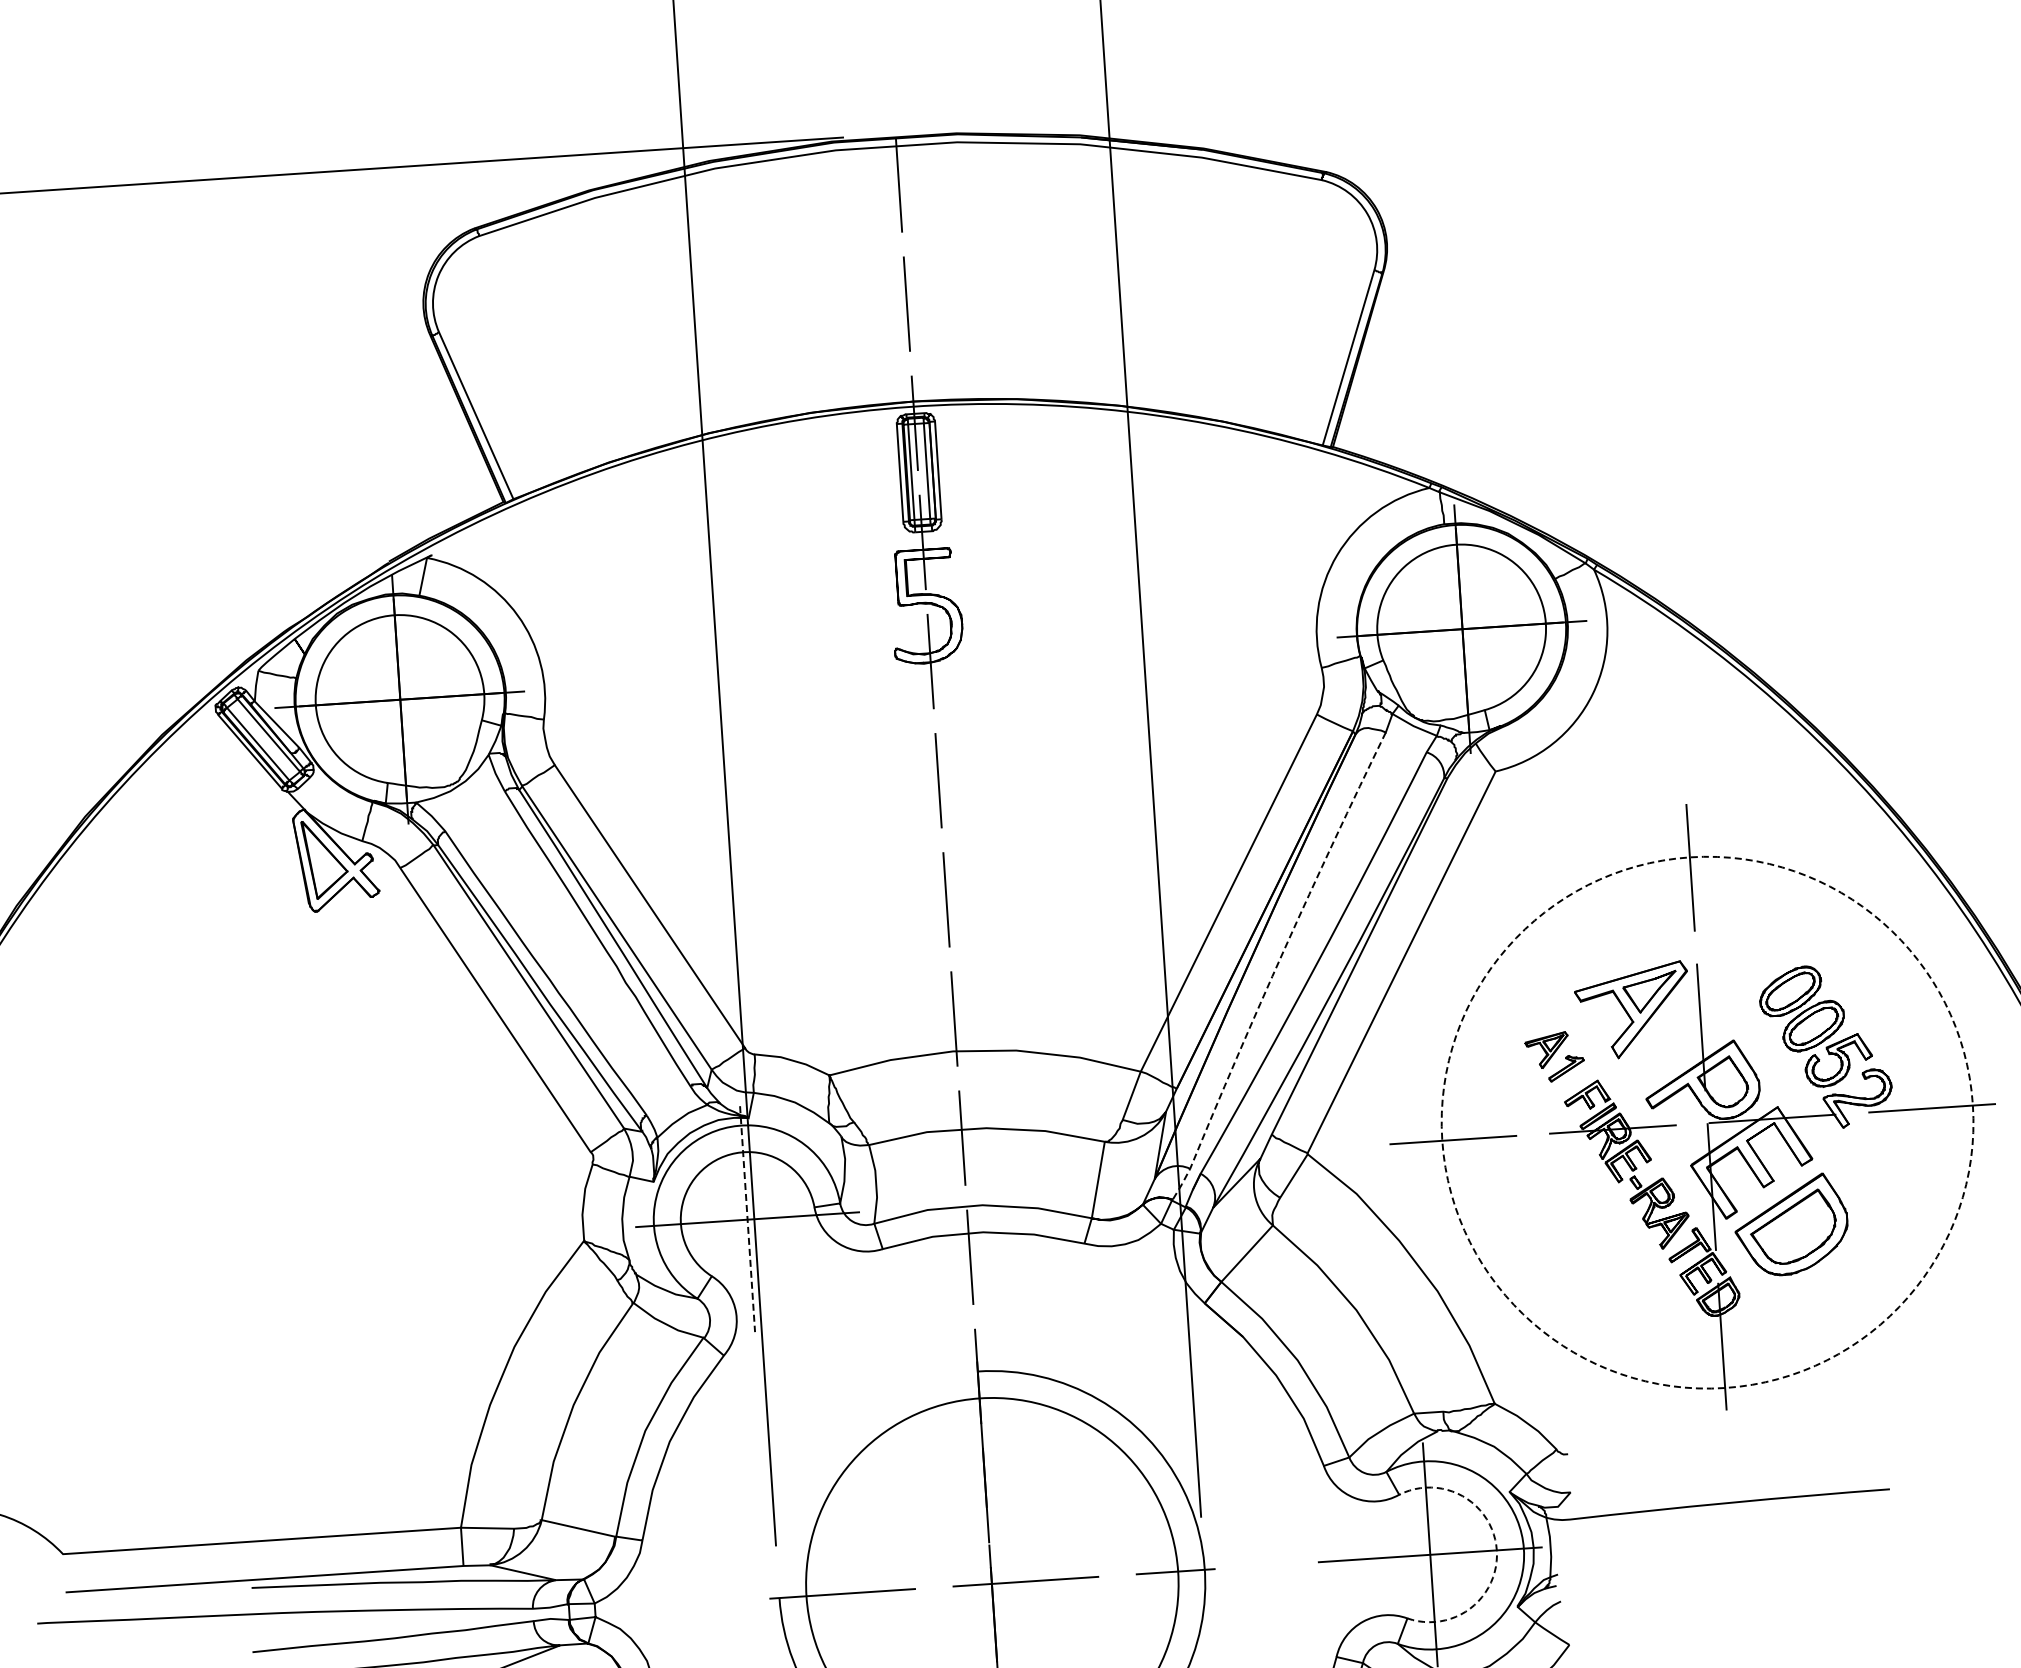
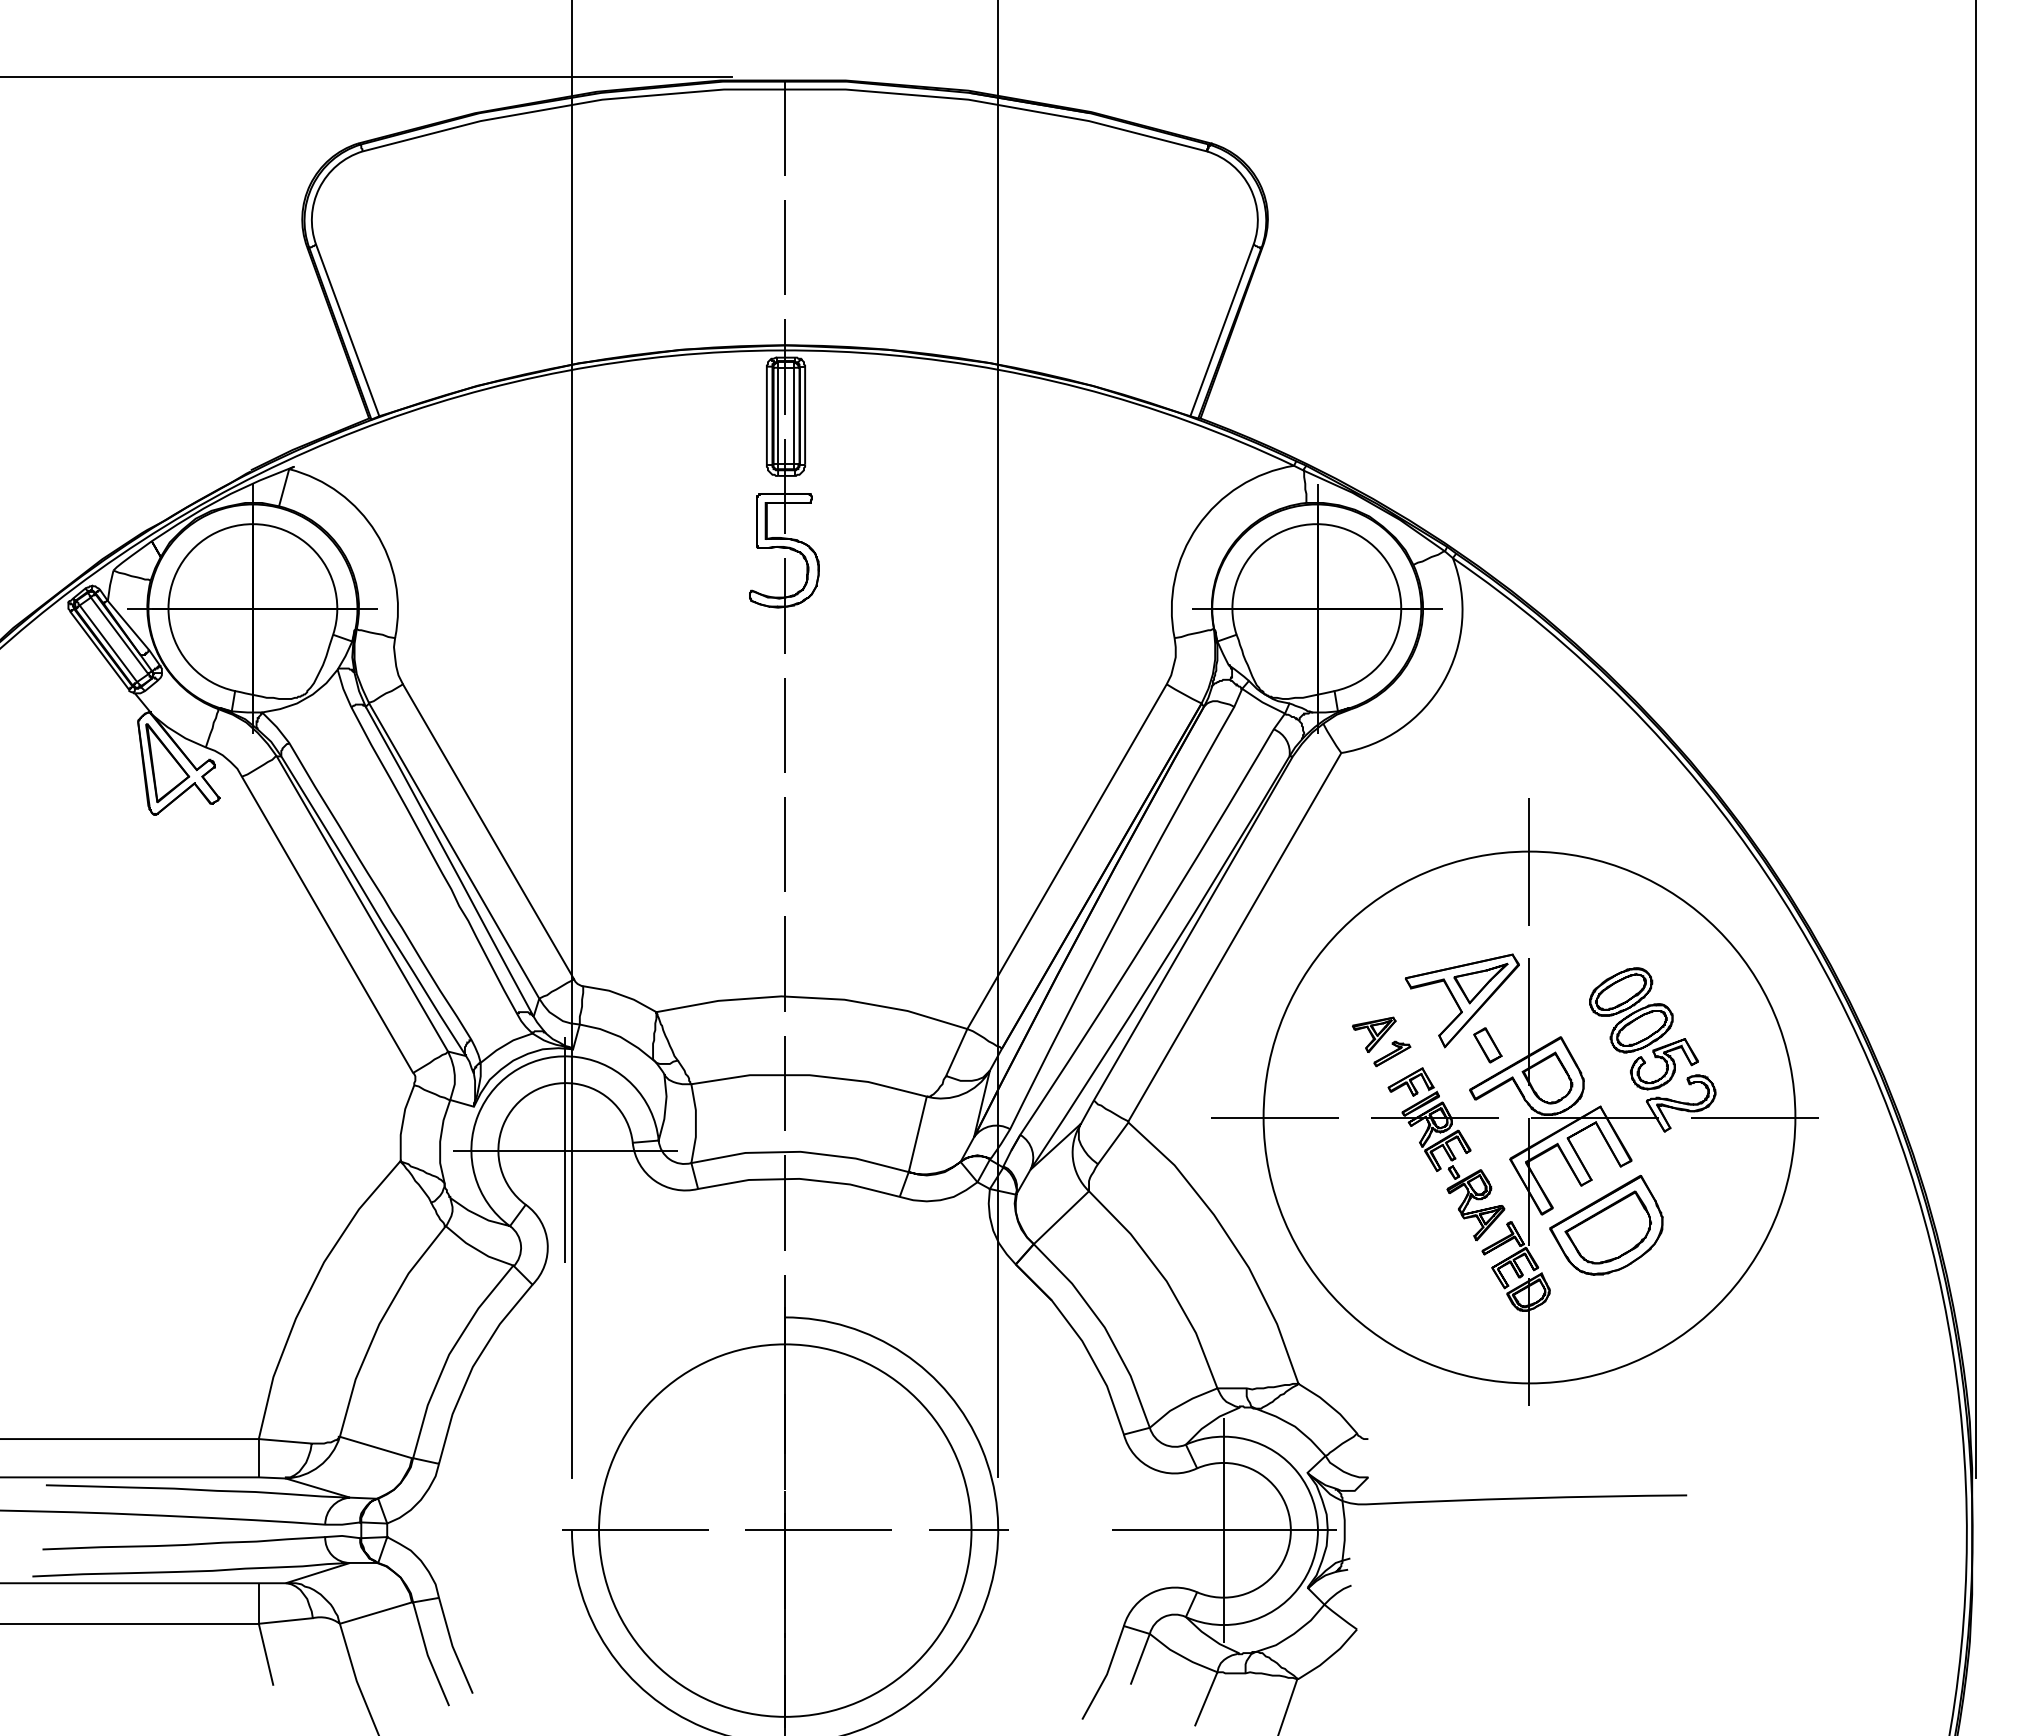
line: (1277, 966) -> (1110, 933), dashed -> solid
part: (1660, 1053) -> (1487, 1045), added
circle: (1707, 1122) -> (1529, 1117), dashed -> solid
line: (747, 1219) -> (565, 1150), dashed -> solid
arc: (1496, 1550) -> (1290, 1530), dashed -> solid

